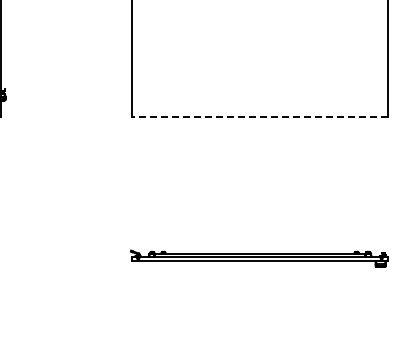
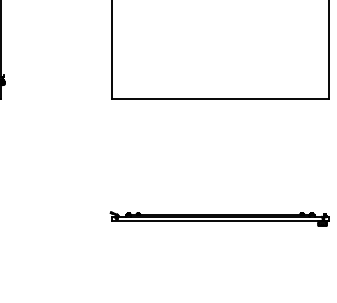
line: (259, 117) -> (219, 99), dashed -> solid

